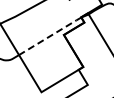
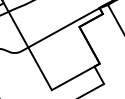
line: (50, 36) -> (64, 28), dashed -> solid

